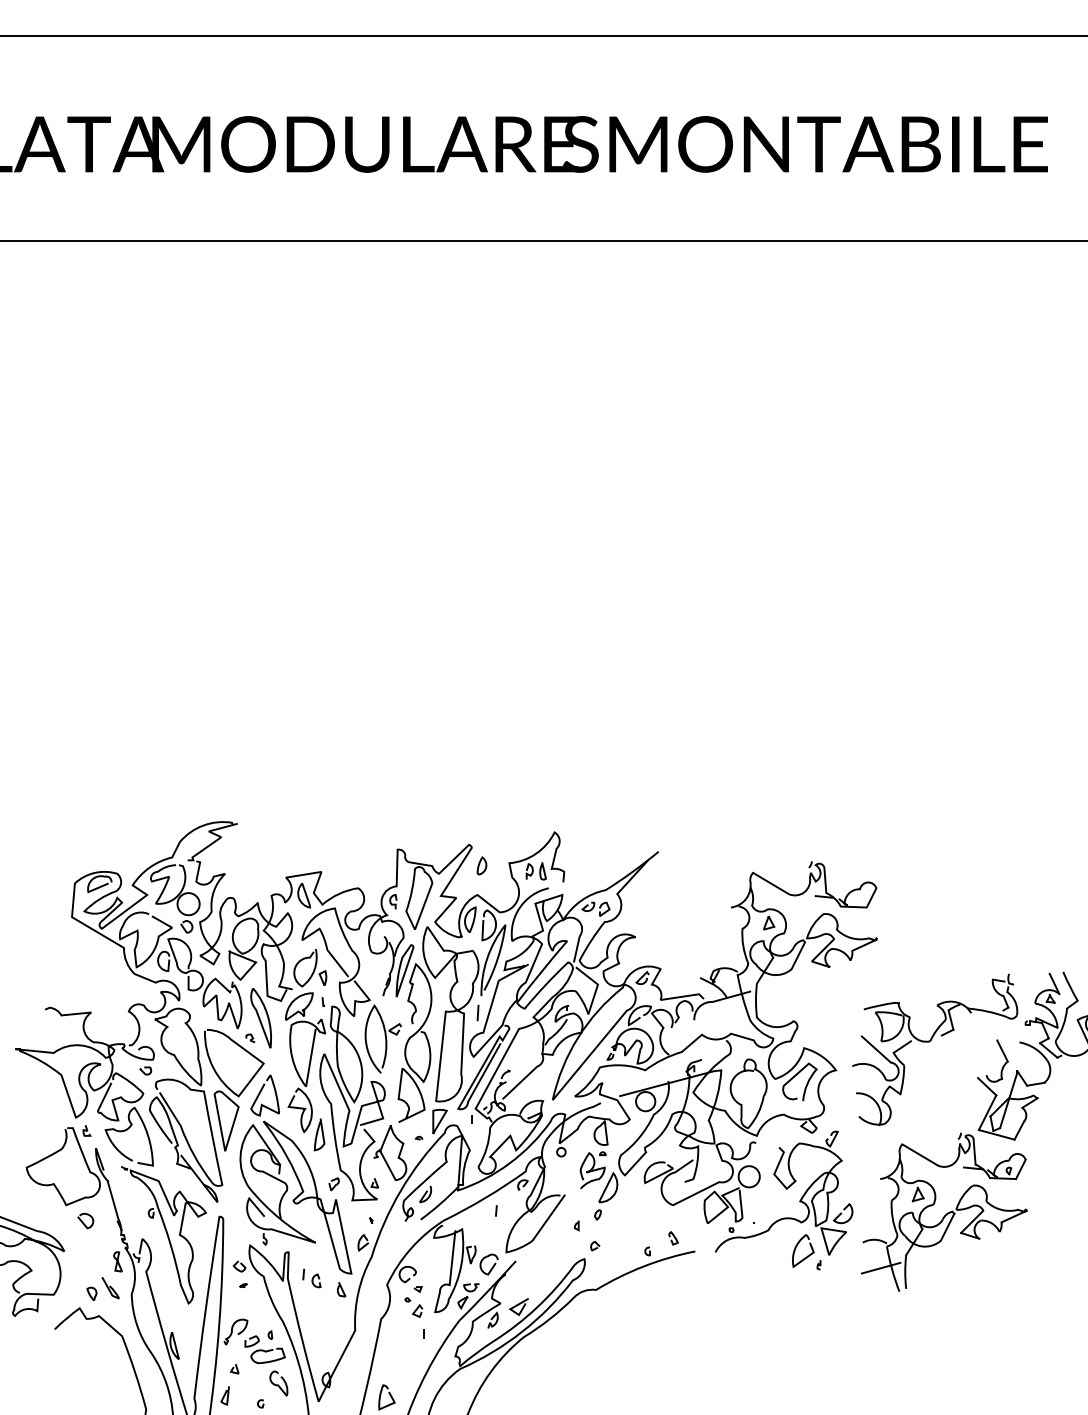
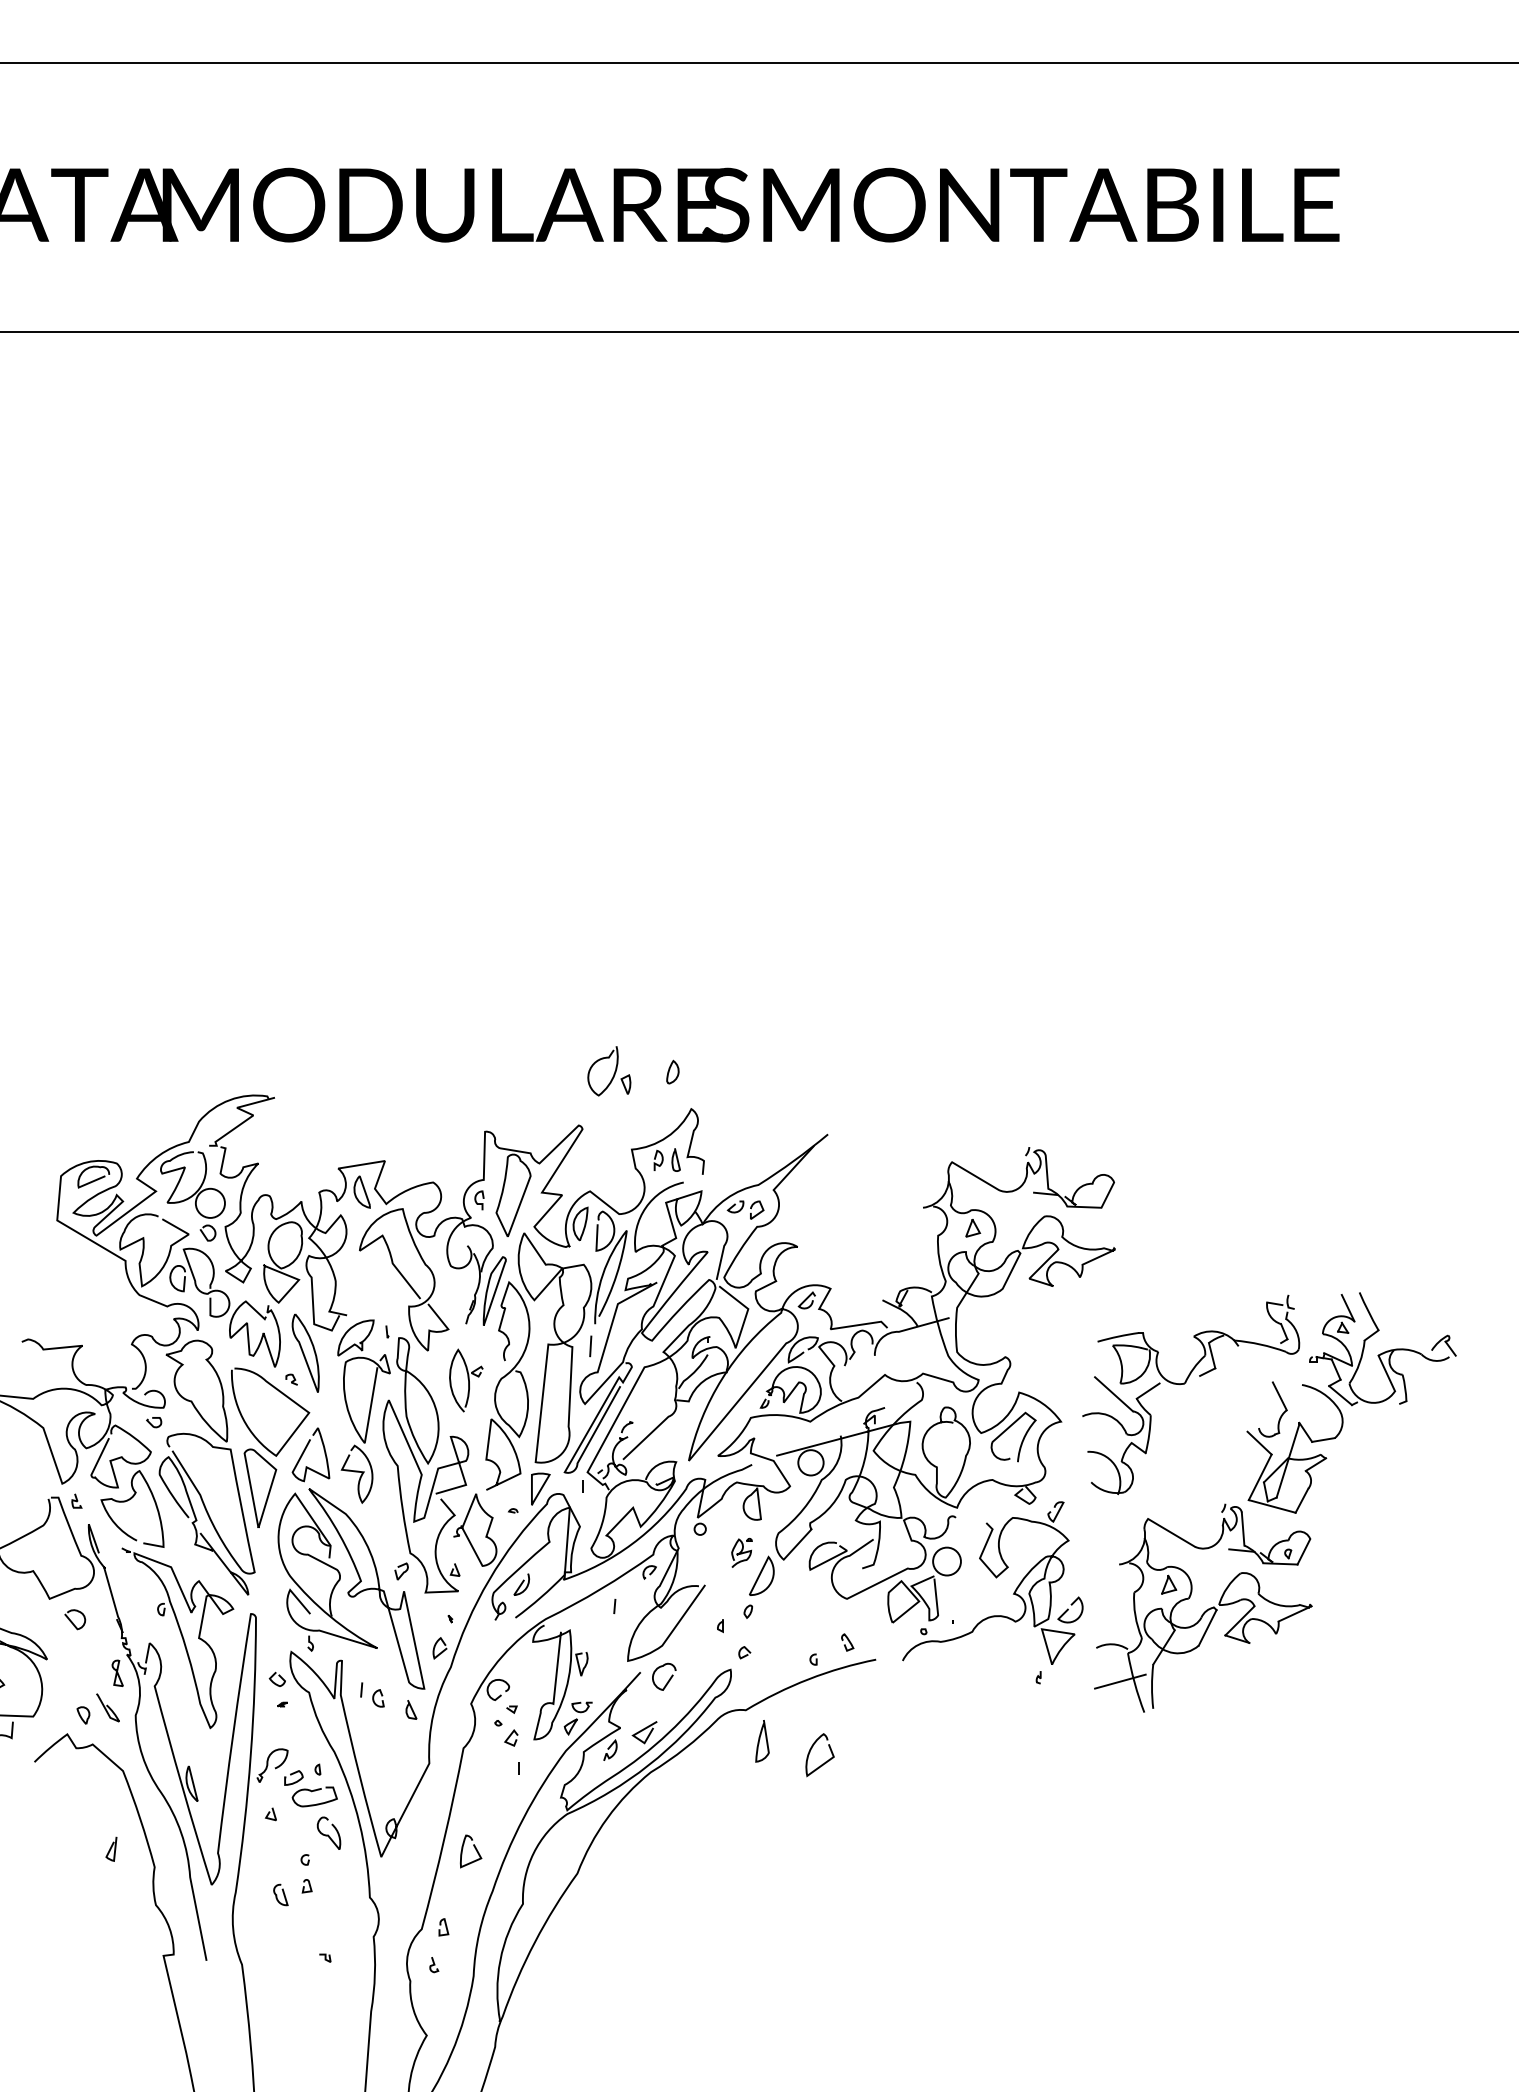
part: (481, 865) -> (672, 1071), moved
part: (310, 968) -> (609, 1071), moved
part: (383, 1038) -> (466, 1380), size x0.7
curve: (318, 1133) -> (760, 1739), moved
part: (592, 1169) -> (741, 1552), size x0.6
curve: (807, 1255) -> (825, 1761), moved
curve: (492, 1266) -> (668, 1679), moved
curve: (225, 1395) -> (111, 1848), moved

